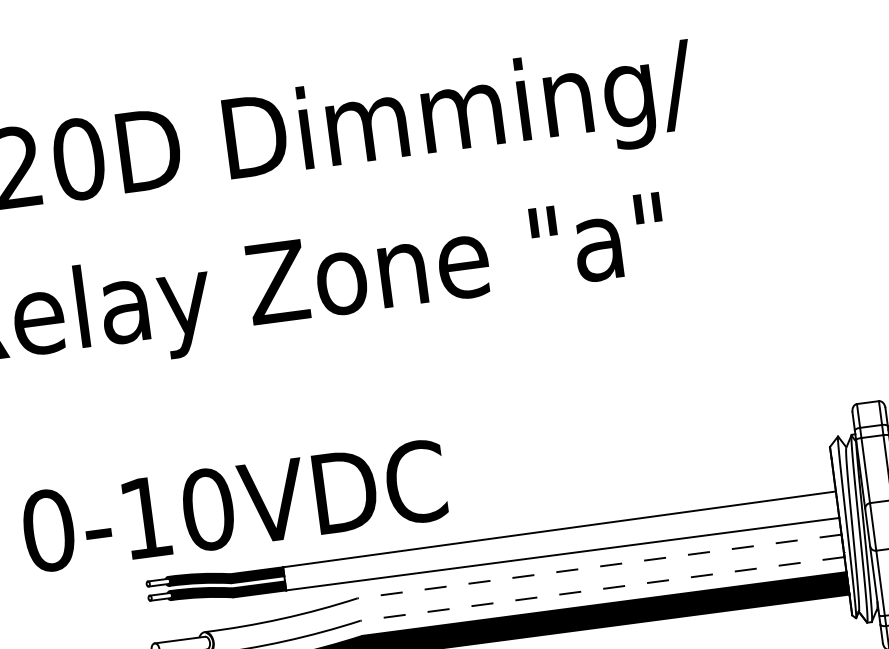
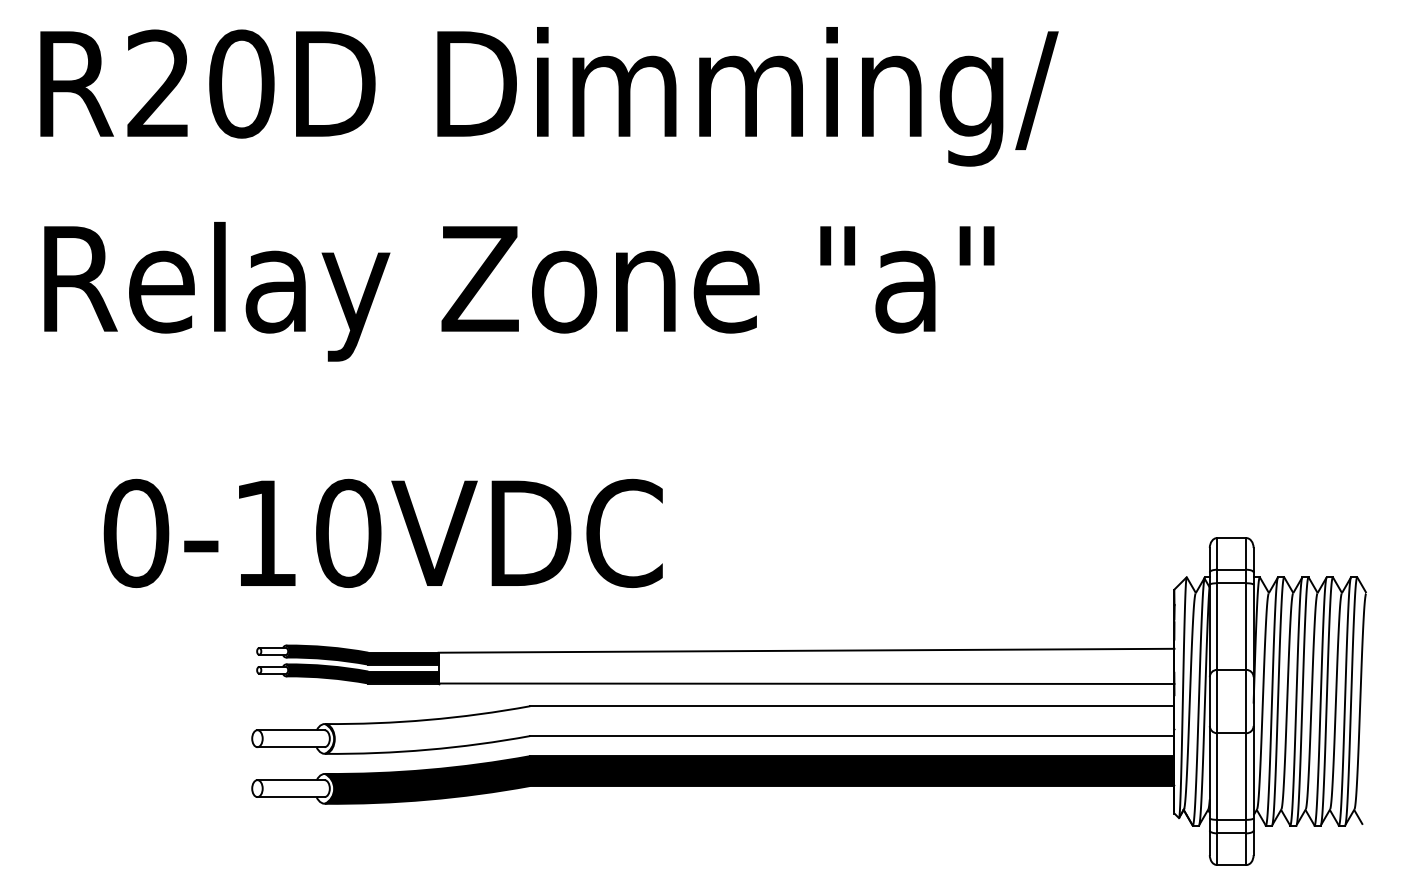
text: (233, 505) -> (382, 532), moved
line: (598, 566) -> (851, 706), dashed -> solid
line: (601, 589) -> (851, 736), dashed -> solid

